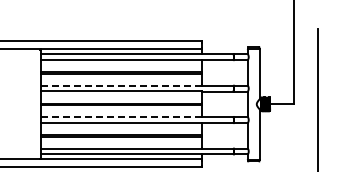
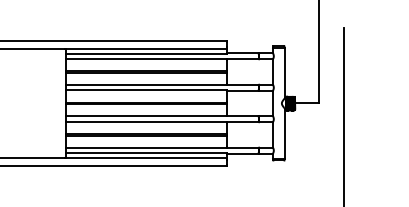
line: (121, 85) -> (146, 84), dashed -> solid
line: (121, 117) -> (146, 116), dashed -> solid

